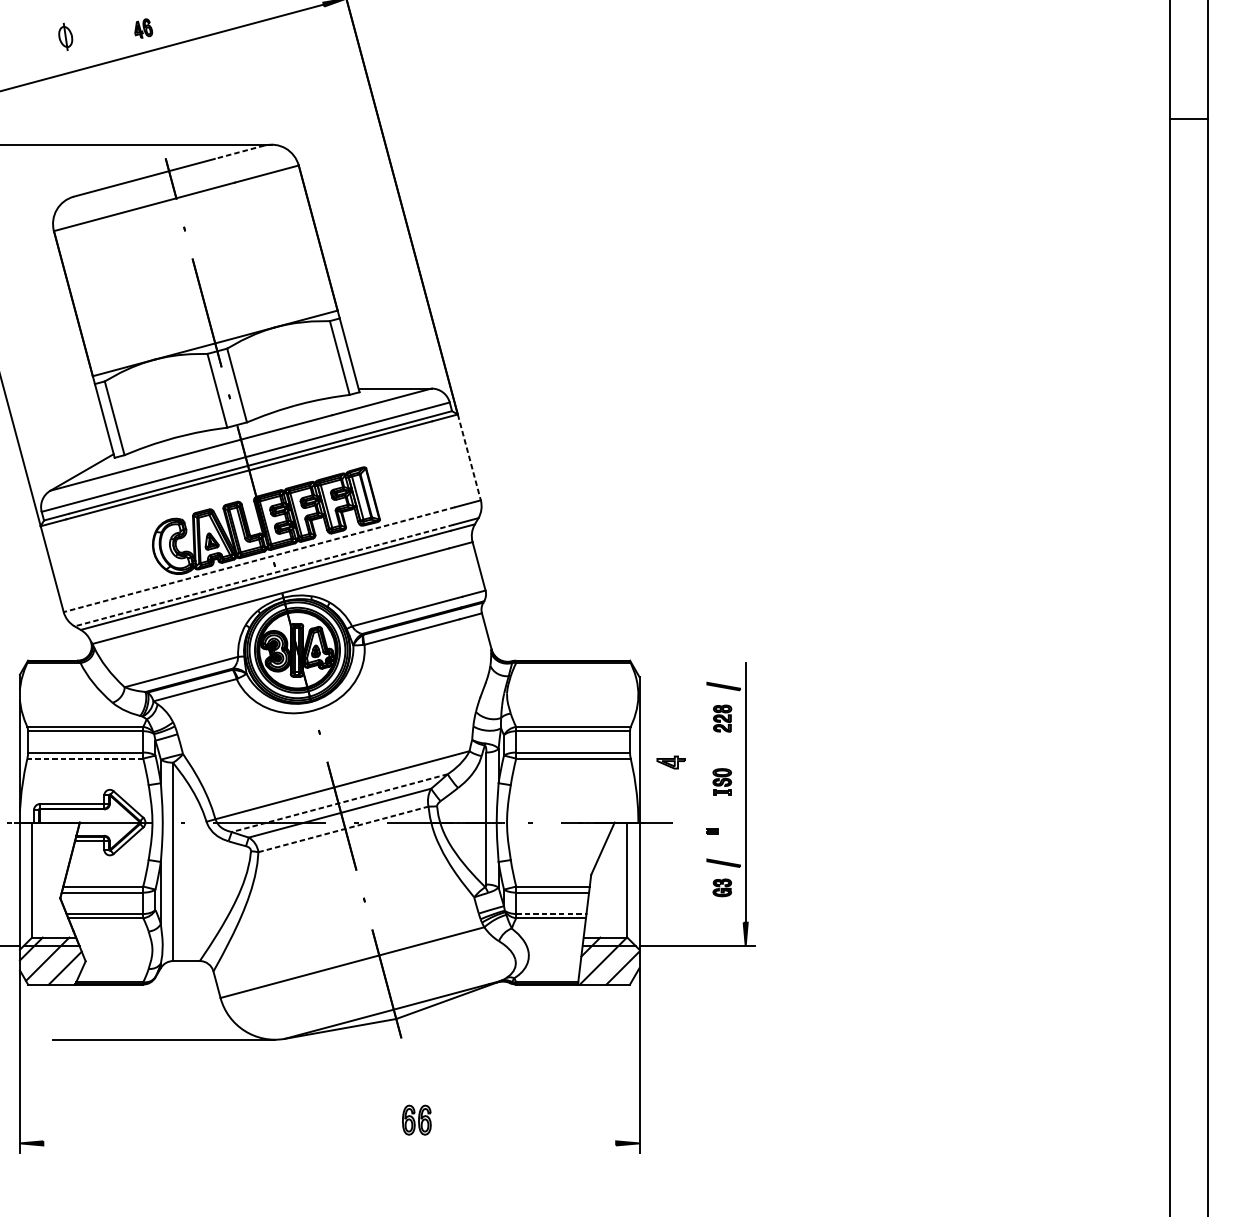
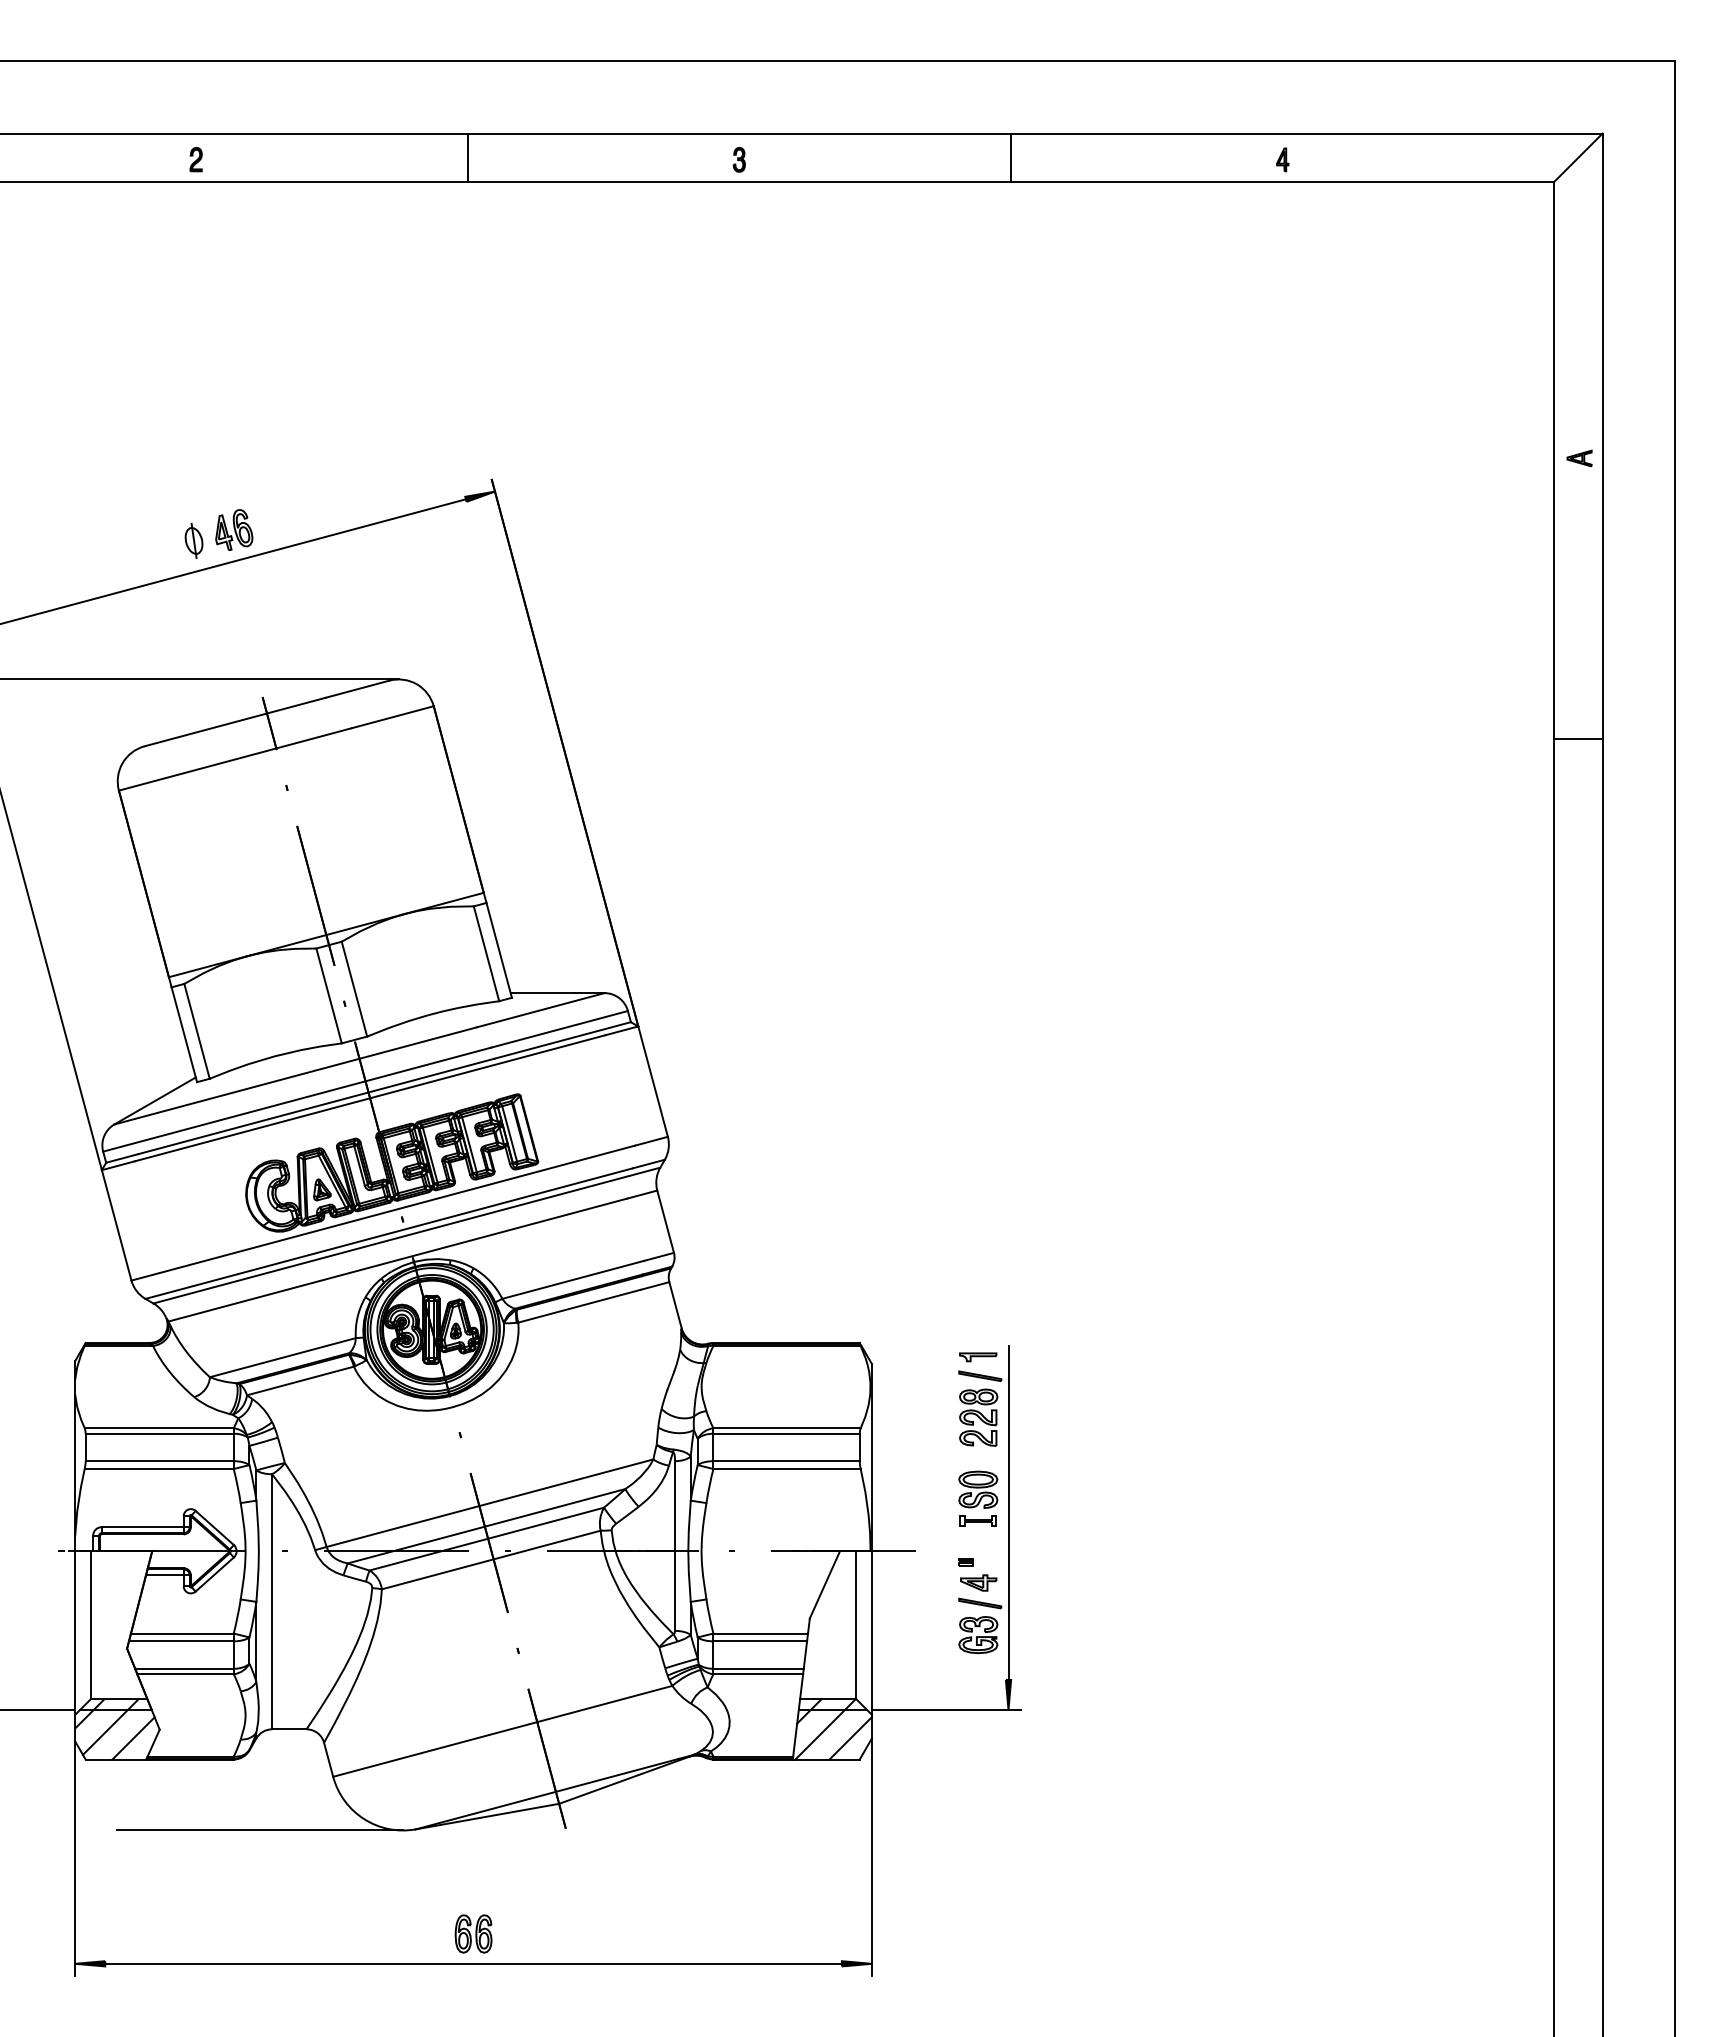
part: (143, 28) -> (234, 530), size x1.67
part: (65, 36) -> (193, 540), moved
line: (1188, 119) -> (1578, 739), moved
line: (239, 152) -> (357, 689), dashed -> solid
line: (469, 458) -> (653, 1082), dashed -> solid
line: (259, 559) -> (383, 1213), dashed -> solid
line: (263, 575) -> (388, 1233), dashed -> solid
part: (722, 671) -> (978, 1357), added
part: (722, 718) -> (978, 1417), size x1.67
line: (85, 759) -> (159, 1469), dashed -> solid
part: (671, 762) -> (978, 1582), moved
part: (722, 781) -> (978, 1498), size x1.67
line: (339, 803) -> (486, 1526), dashed -> solid
line: (343, 829) -> (491, 1559), dashed -> solid
part: (722, 888) -> (978, 1635), size x1.67
line: (552, 913) -> (759, 1668), dashed -> solid
part: (416, 1119) -> (473, 1933), moved
line: (329, 1143) -> (473, 1963), added

